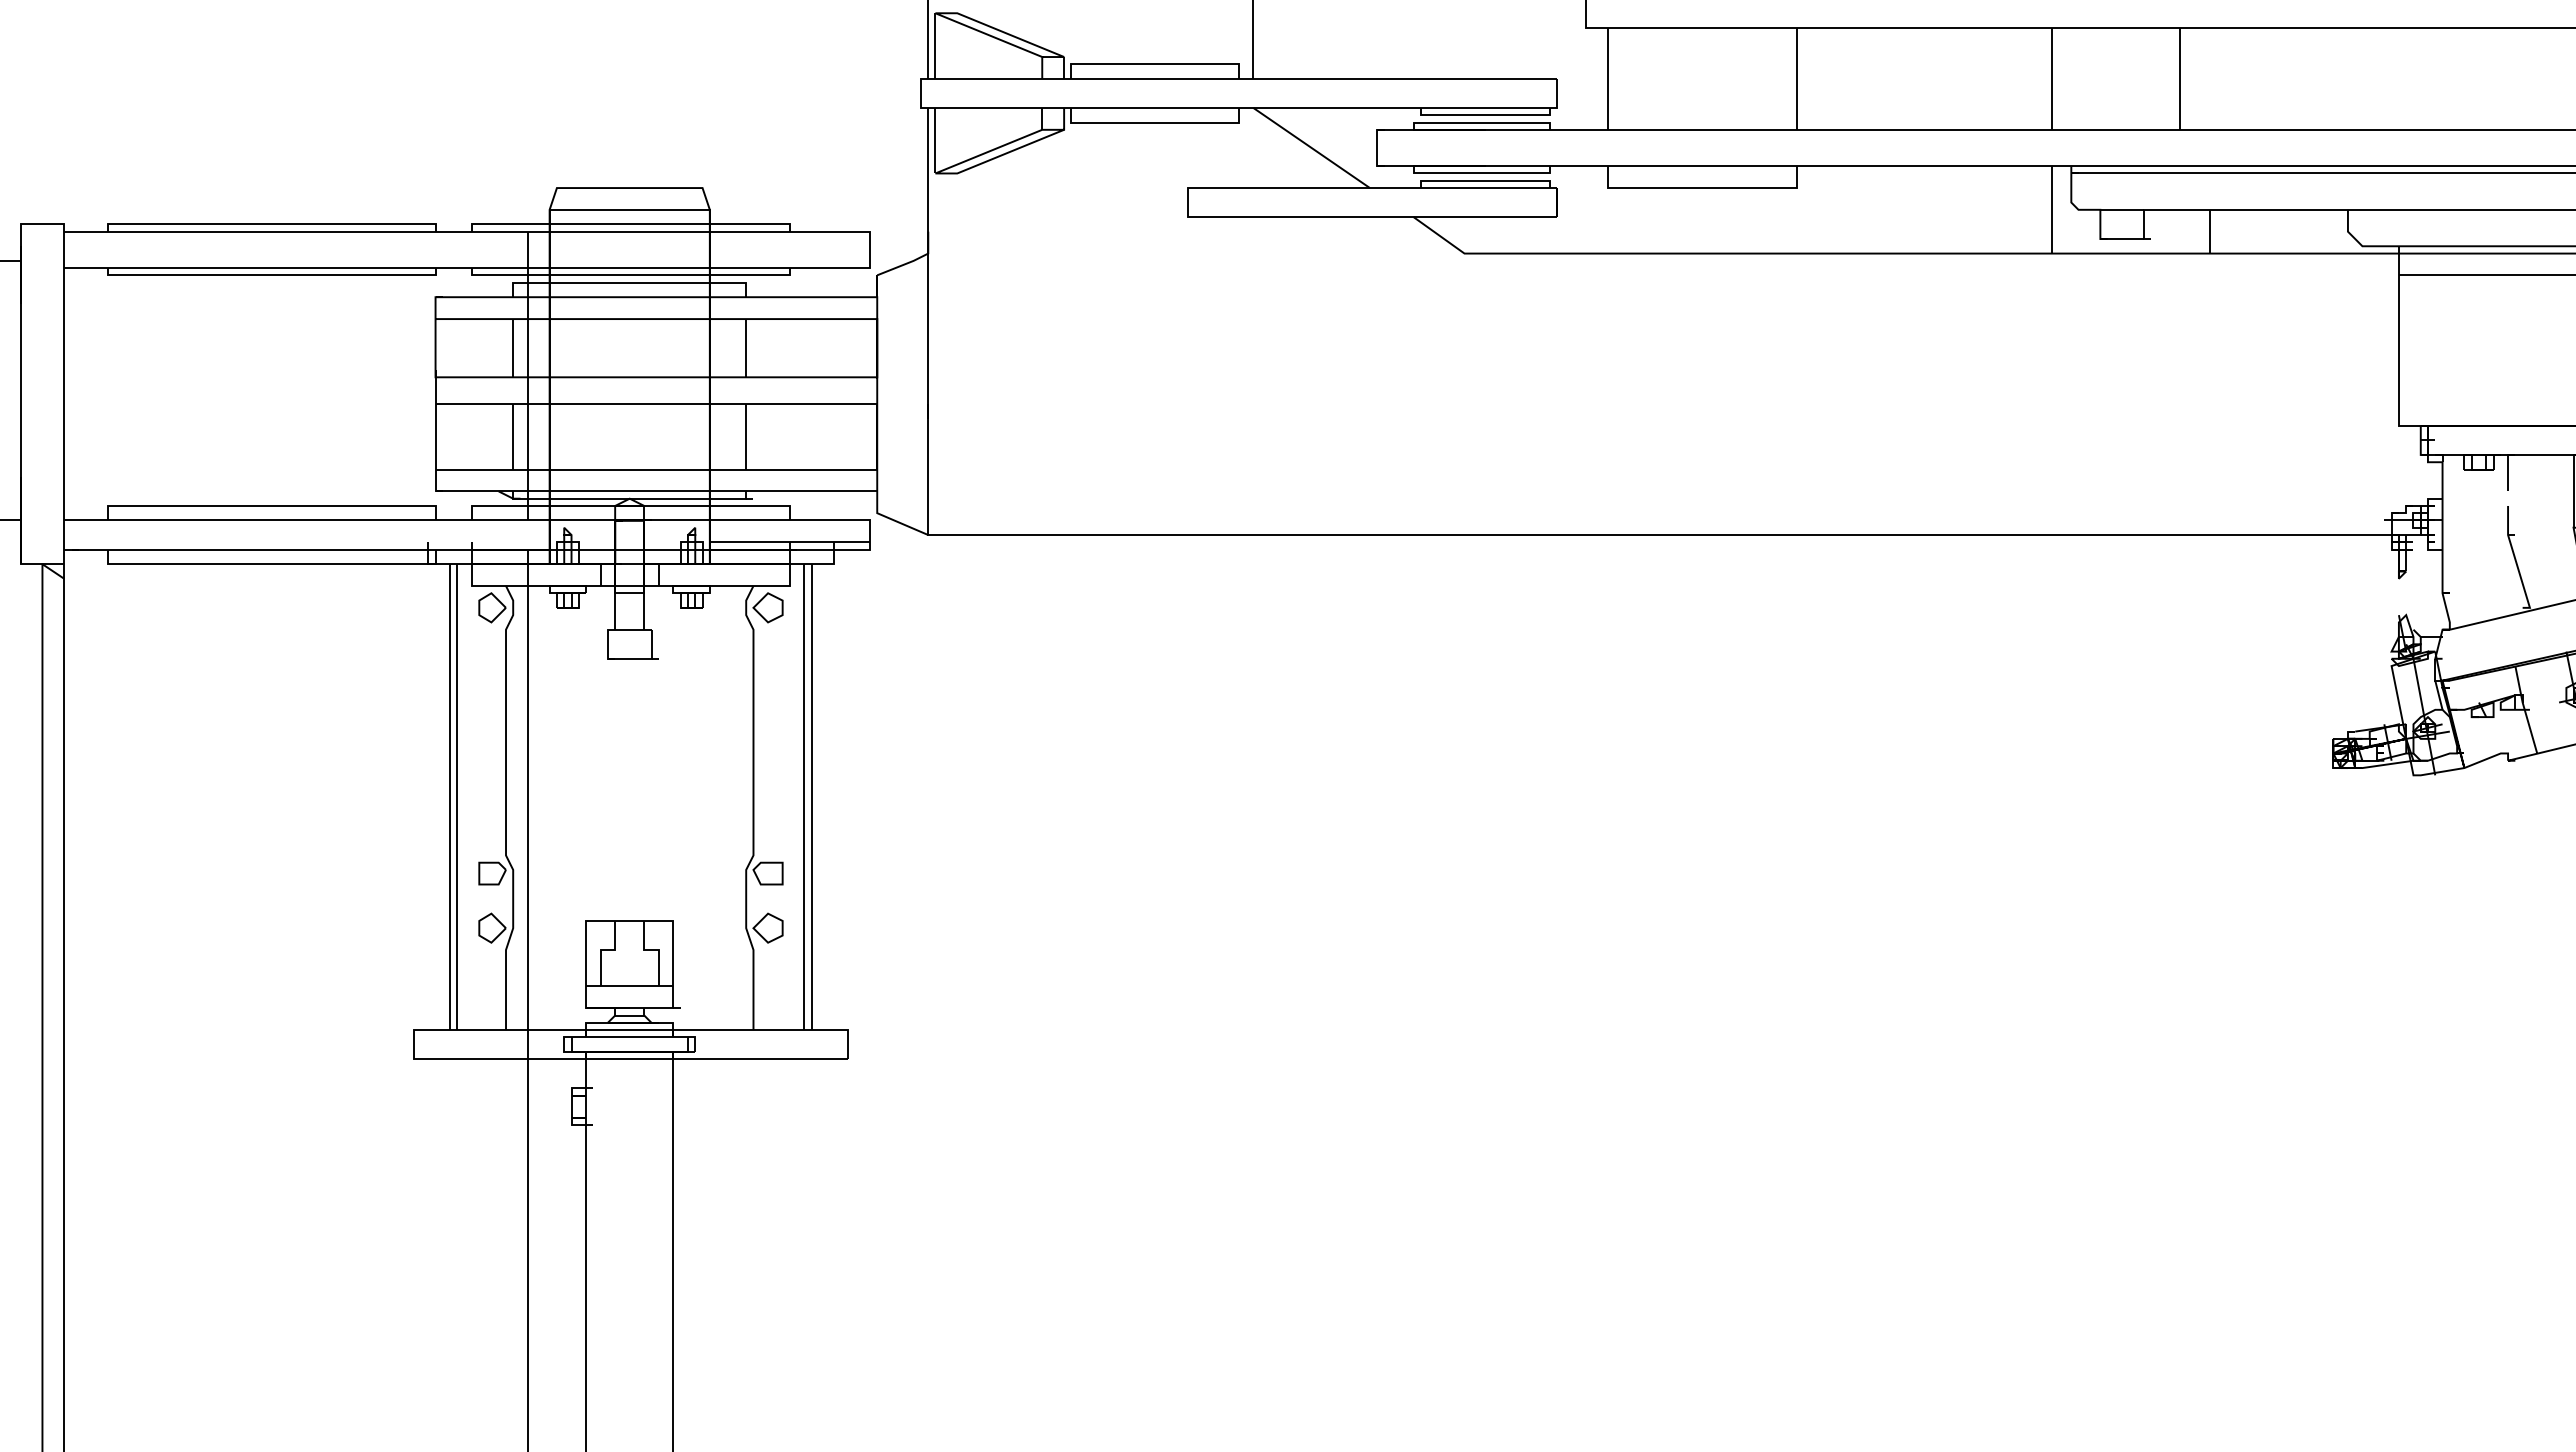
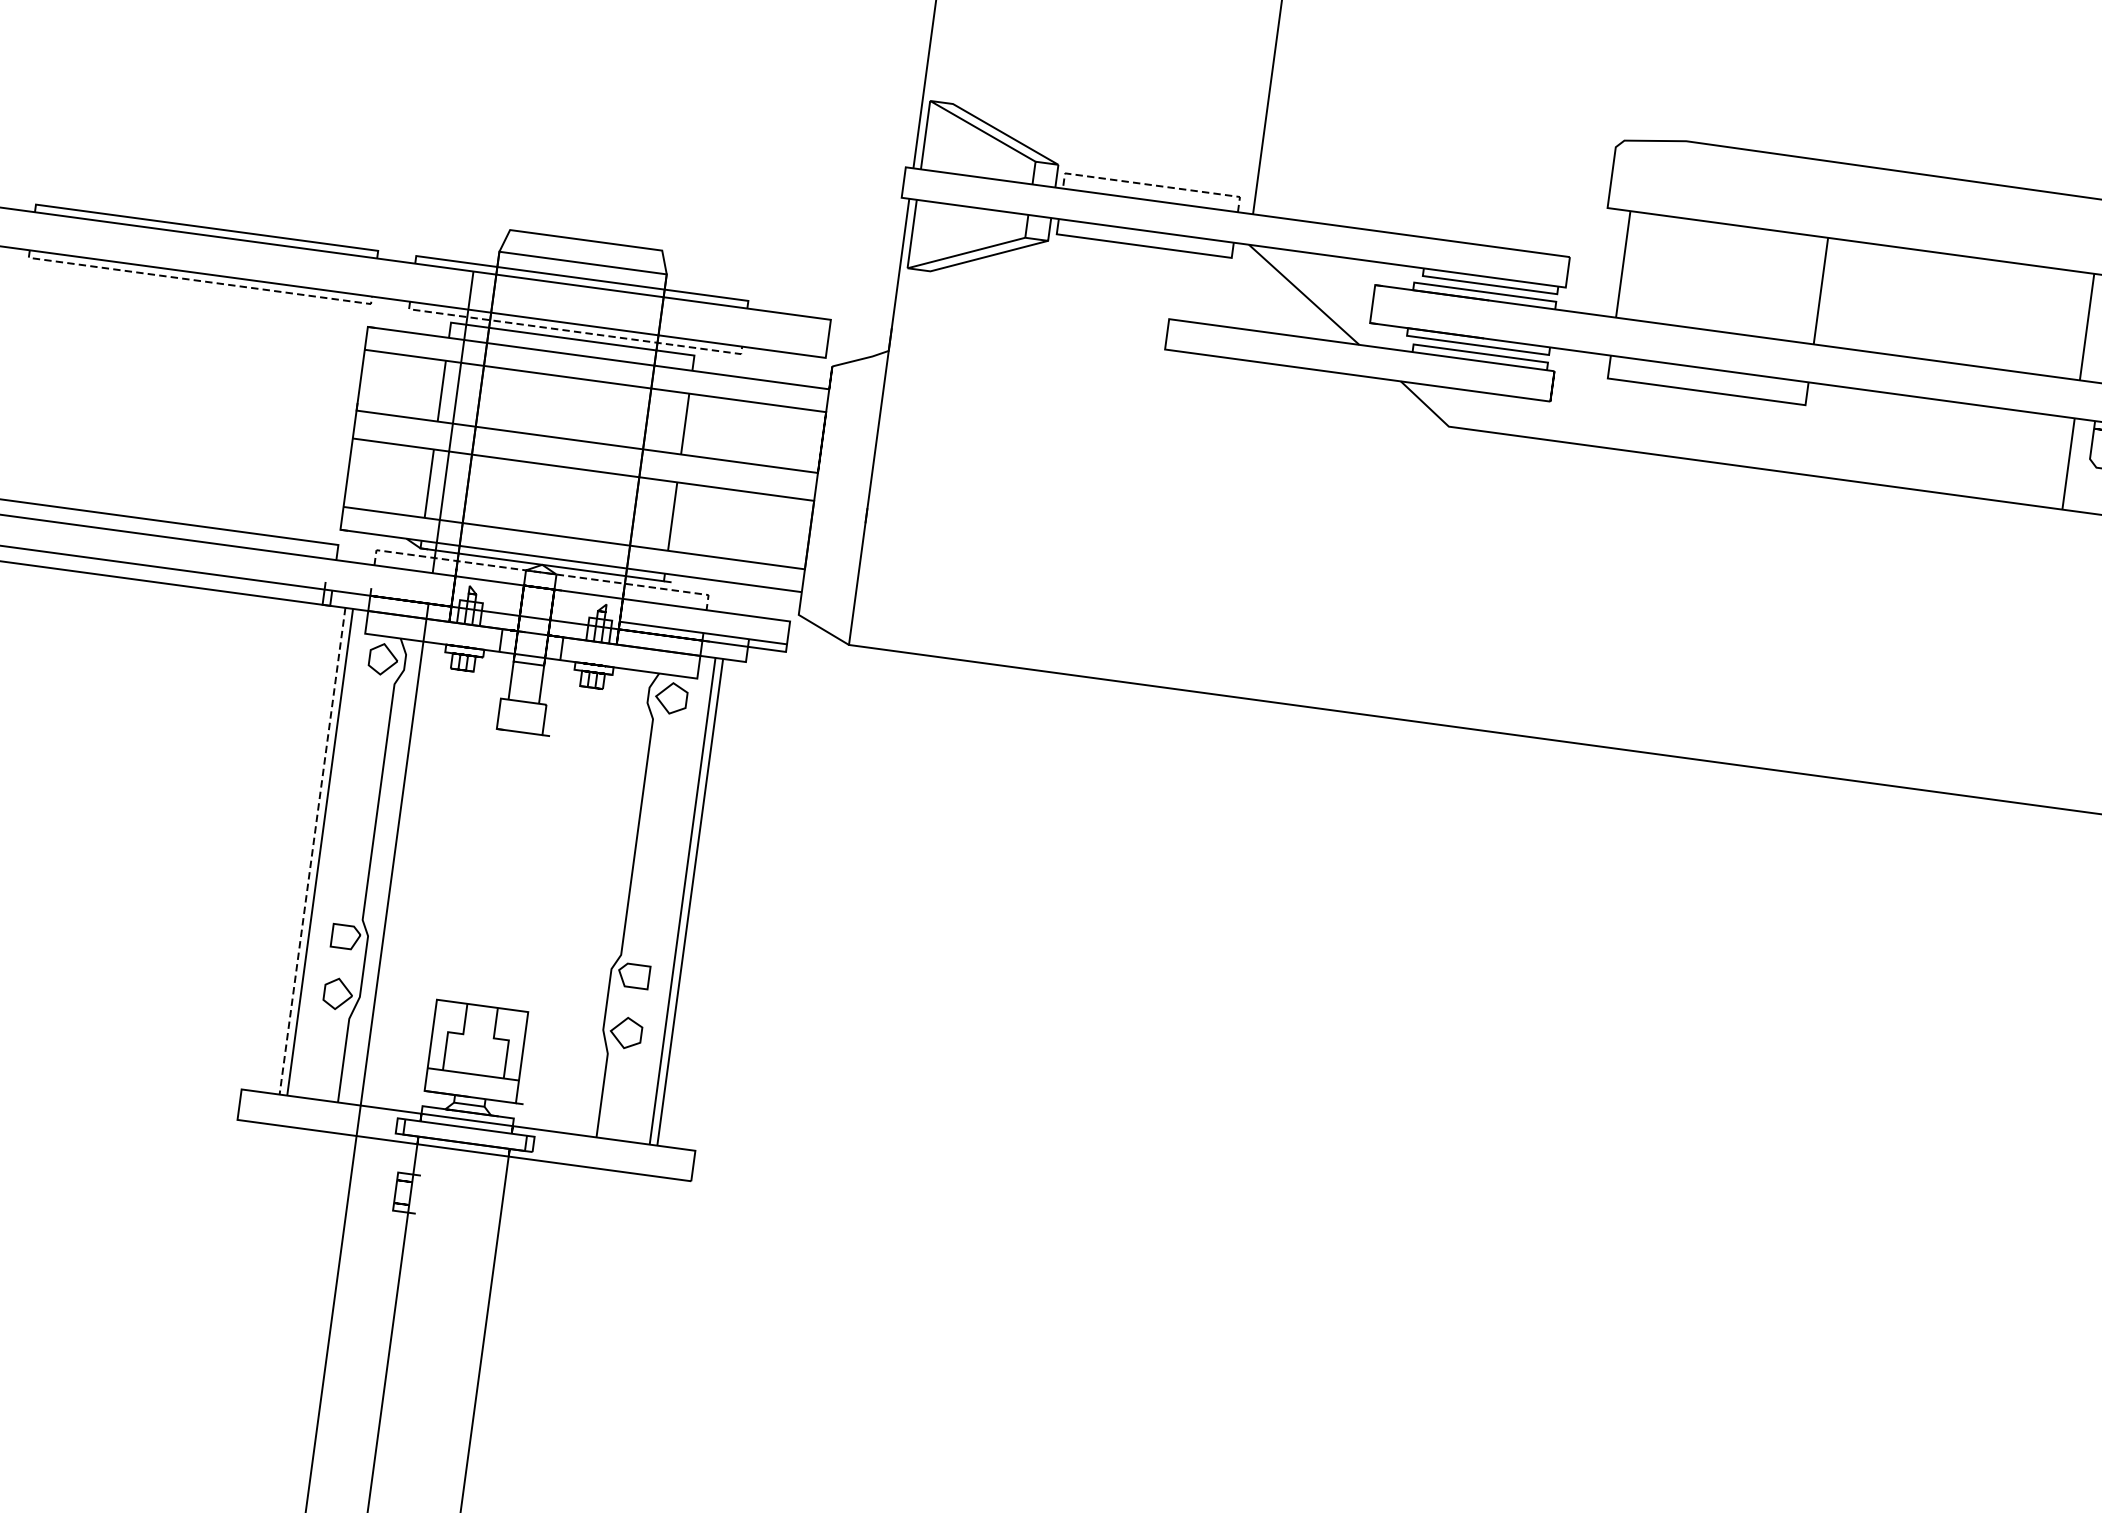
line: (1155, 64) -> (1152, 185), solid -> dashed
line: (271, 275) -> (199, 281), solid -> dashed
line: (630, 275) -> (574, 331), solid -> dashed
line: (630, 505) -> (542, 572), solid -> dashed
line: (450, 797) -> (312, 851), solid -> dashed

